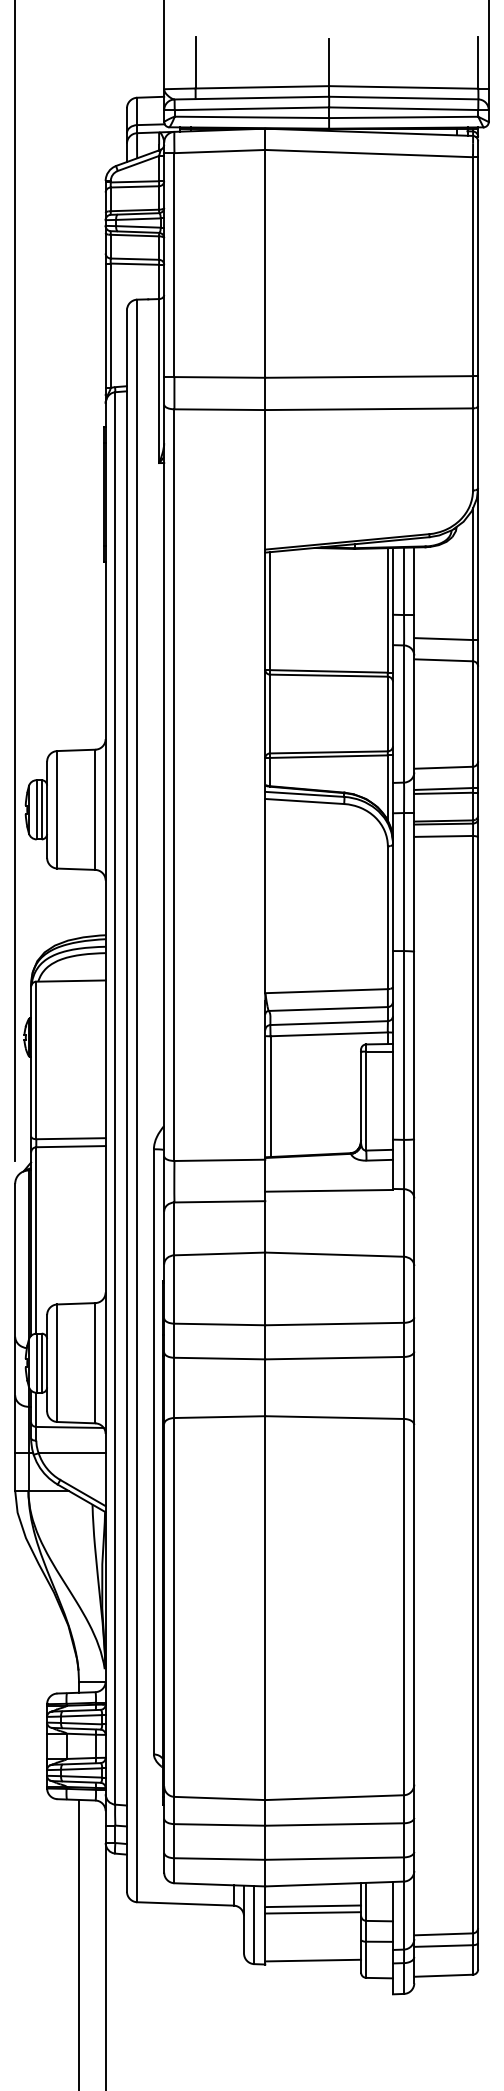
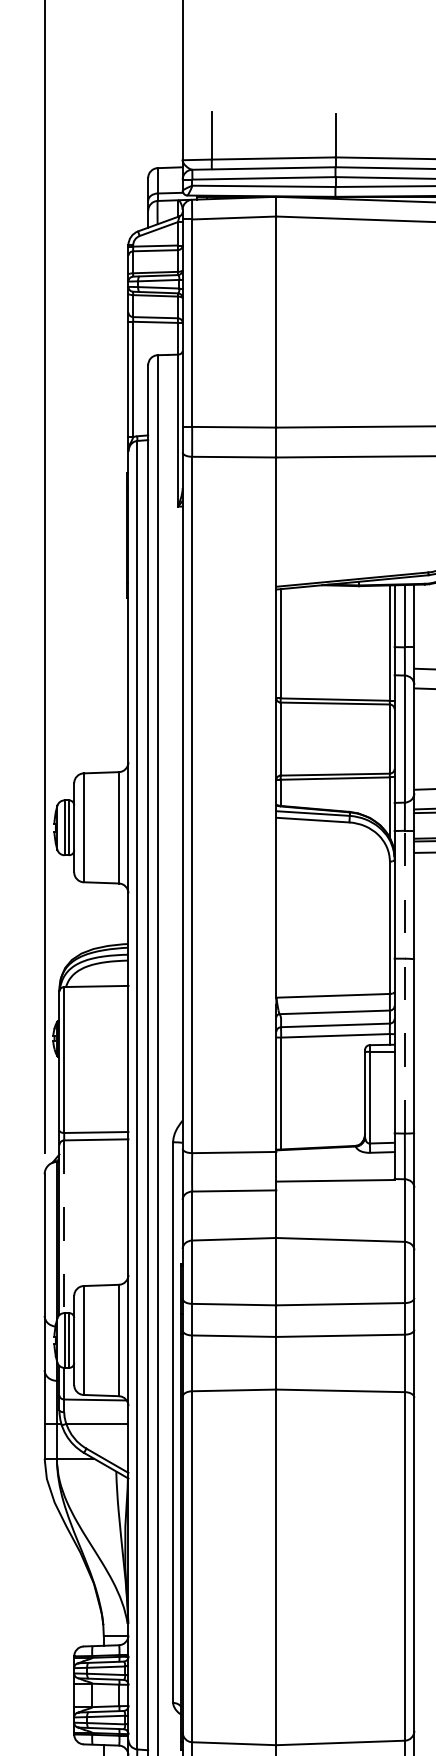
line: (404, 975) -> (405, 981), solid -> dashed
line: (36, 1240) -> (64, 1226), solid -> dashed

